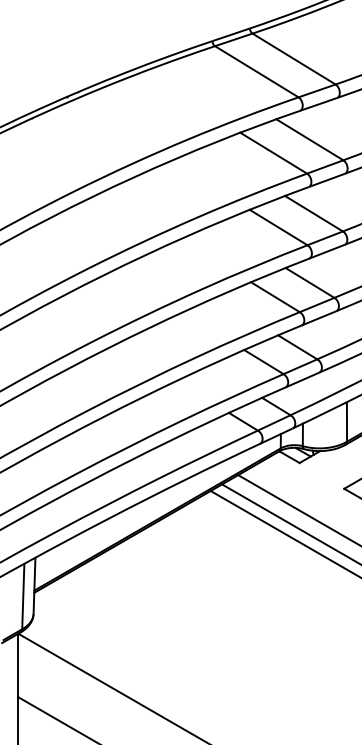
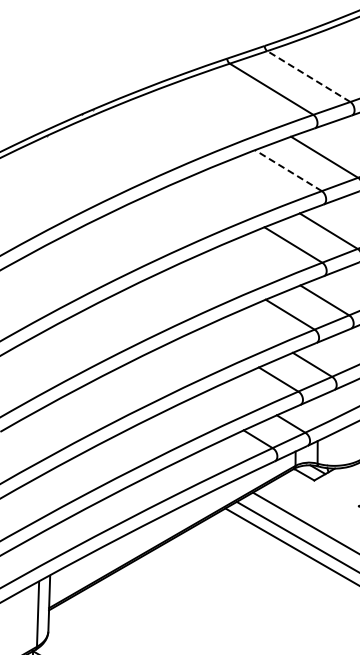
line: (294, 59) -> (309, 76), solid -> dashed
line: (273, 152) -> (288, 169), solid -> dashed

